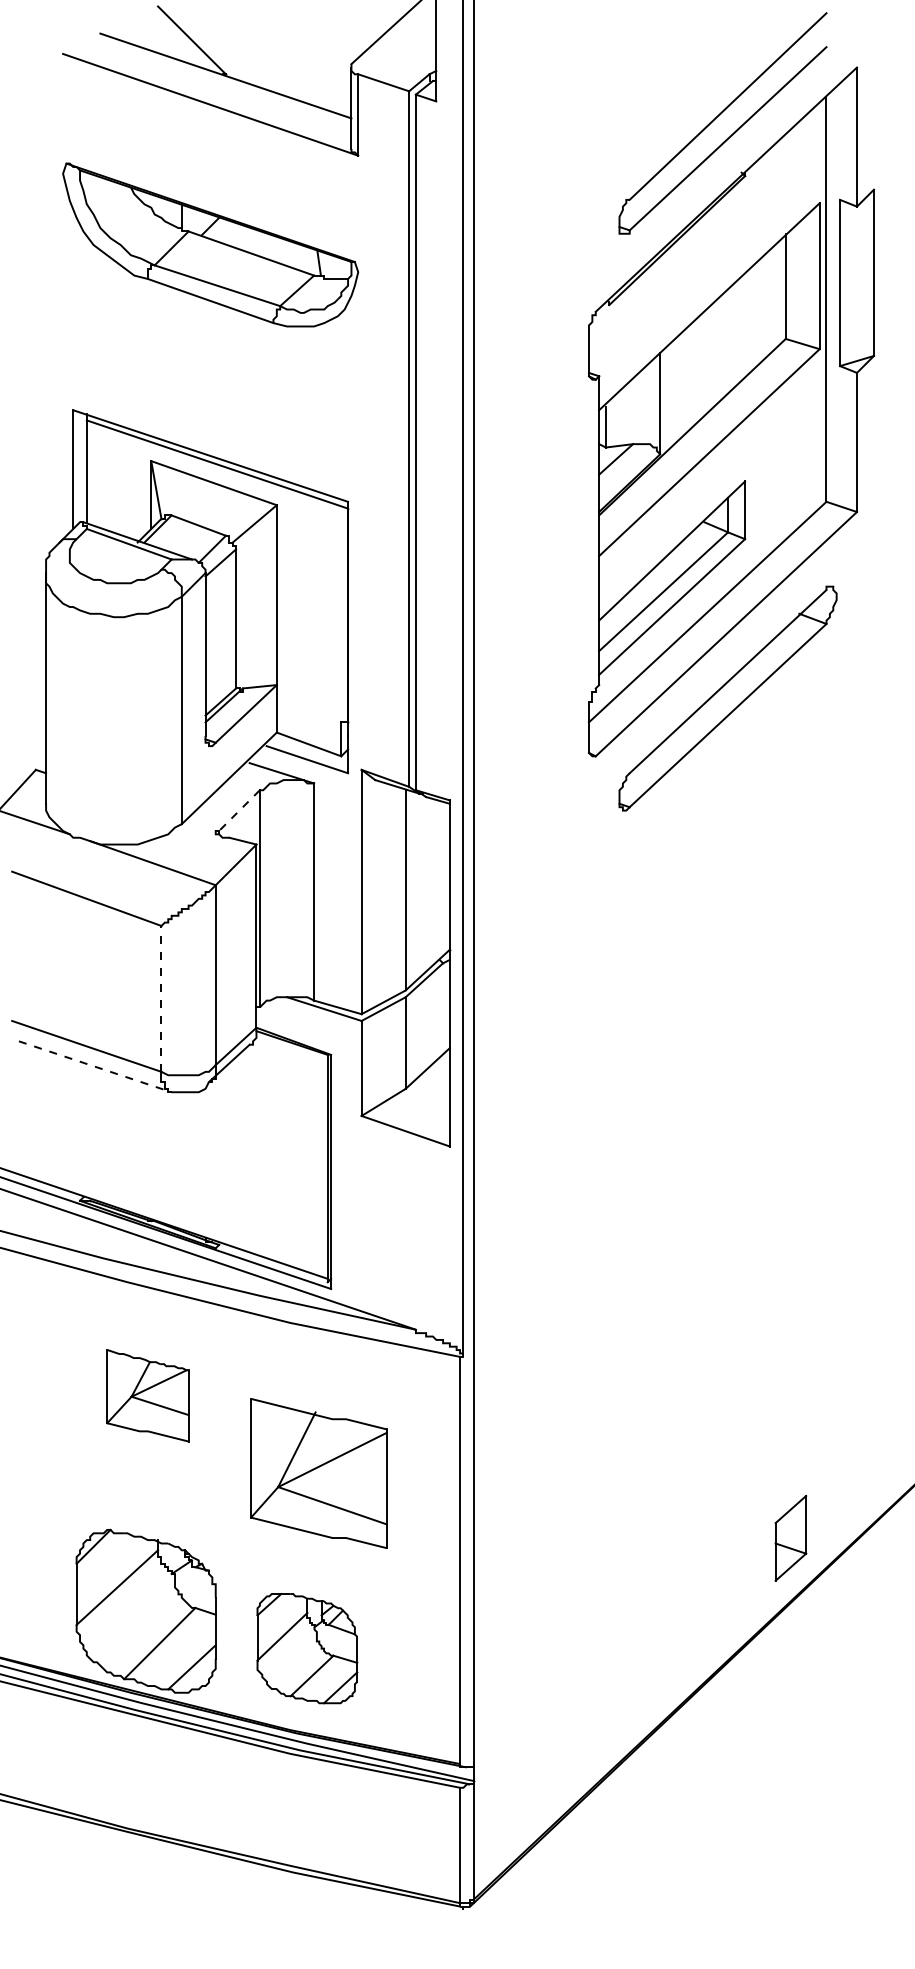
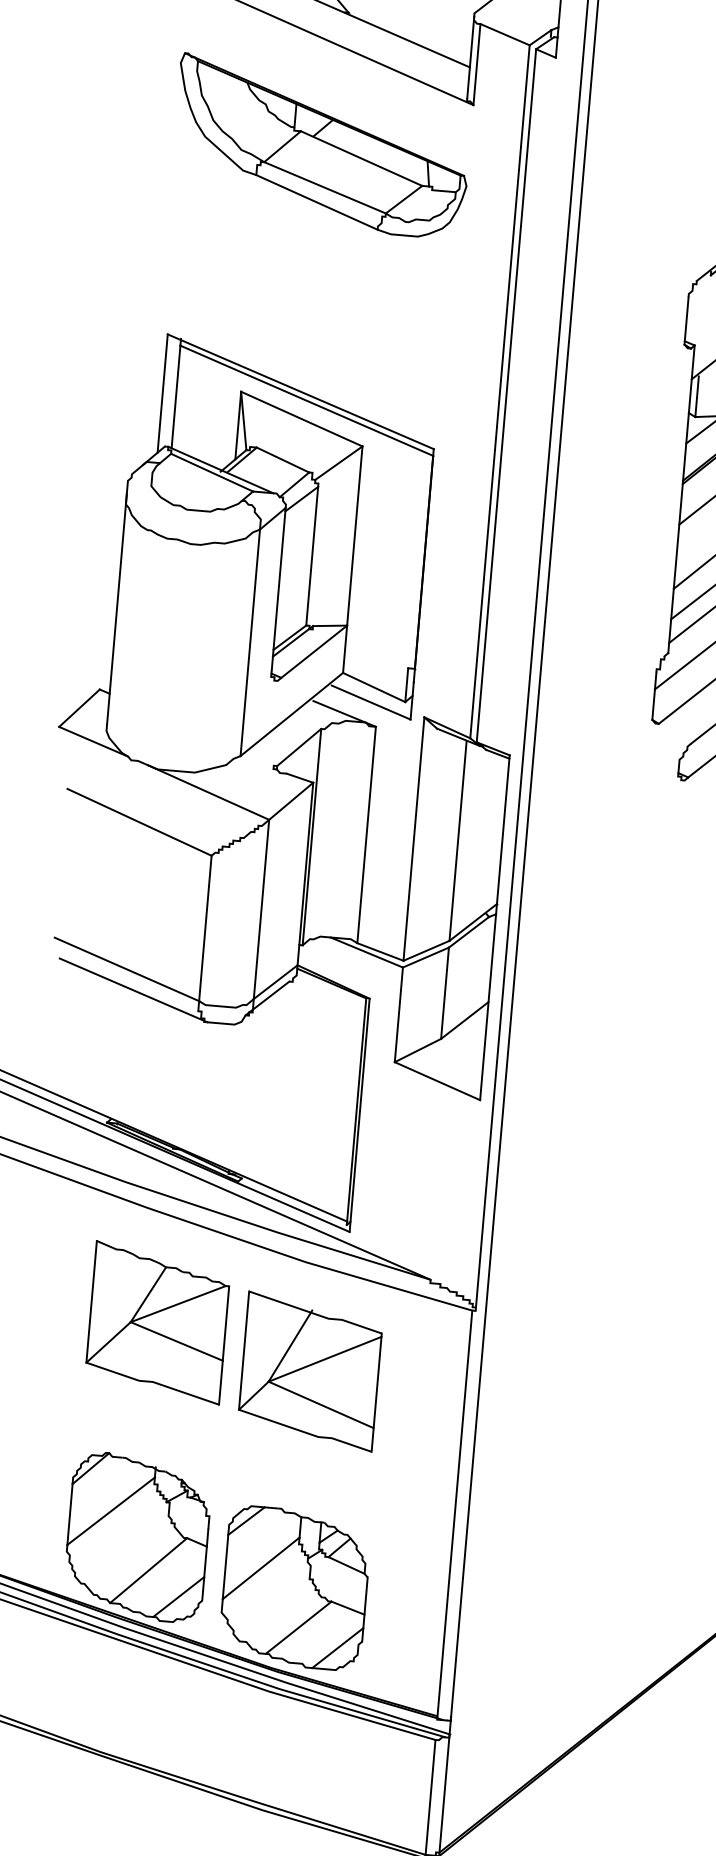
part: (210, 244) -> (321, 146), moved
line: (239, 810) -> (299, 747), dashed -> solid
line: (161, 998) -> (205, 928), dashed -> solid
line: (95, 1066) -> (133, 990), dashed -> solid
part: (147, 1395) -> (157, 1322), size x1.67
part: (318, 1473) -> (309, 1371), moved
part: (307, 1648) -> (295, 1588), size x1.43

